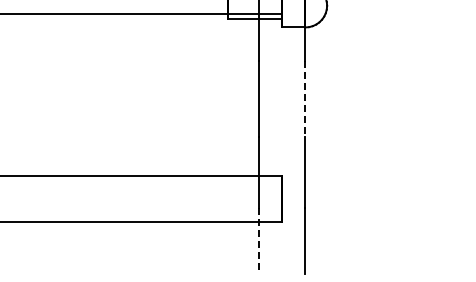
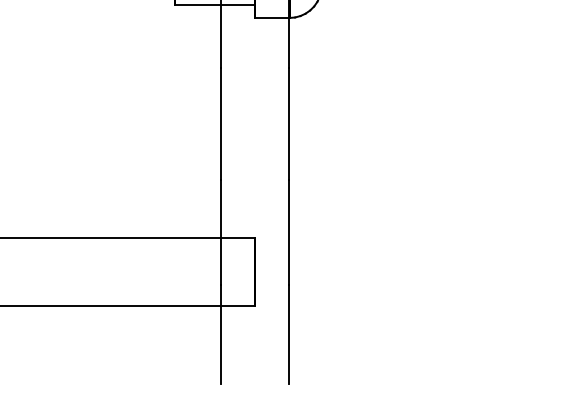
line: (305, 99) -> (289, 124), dashed -> solid
line: (259, 241) -> (221, 335), dashed -> solid

